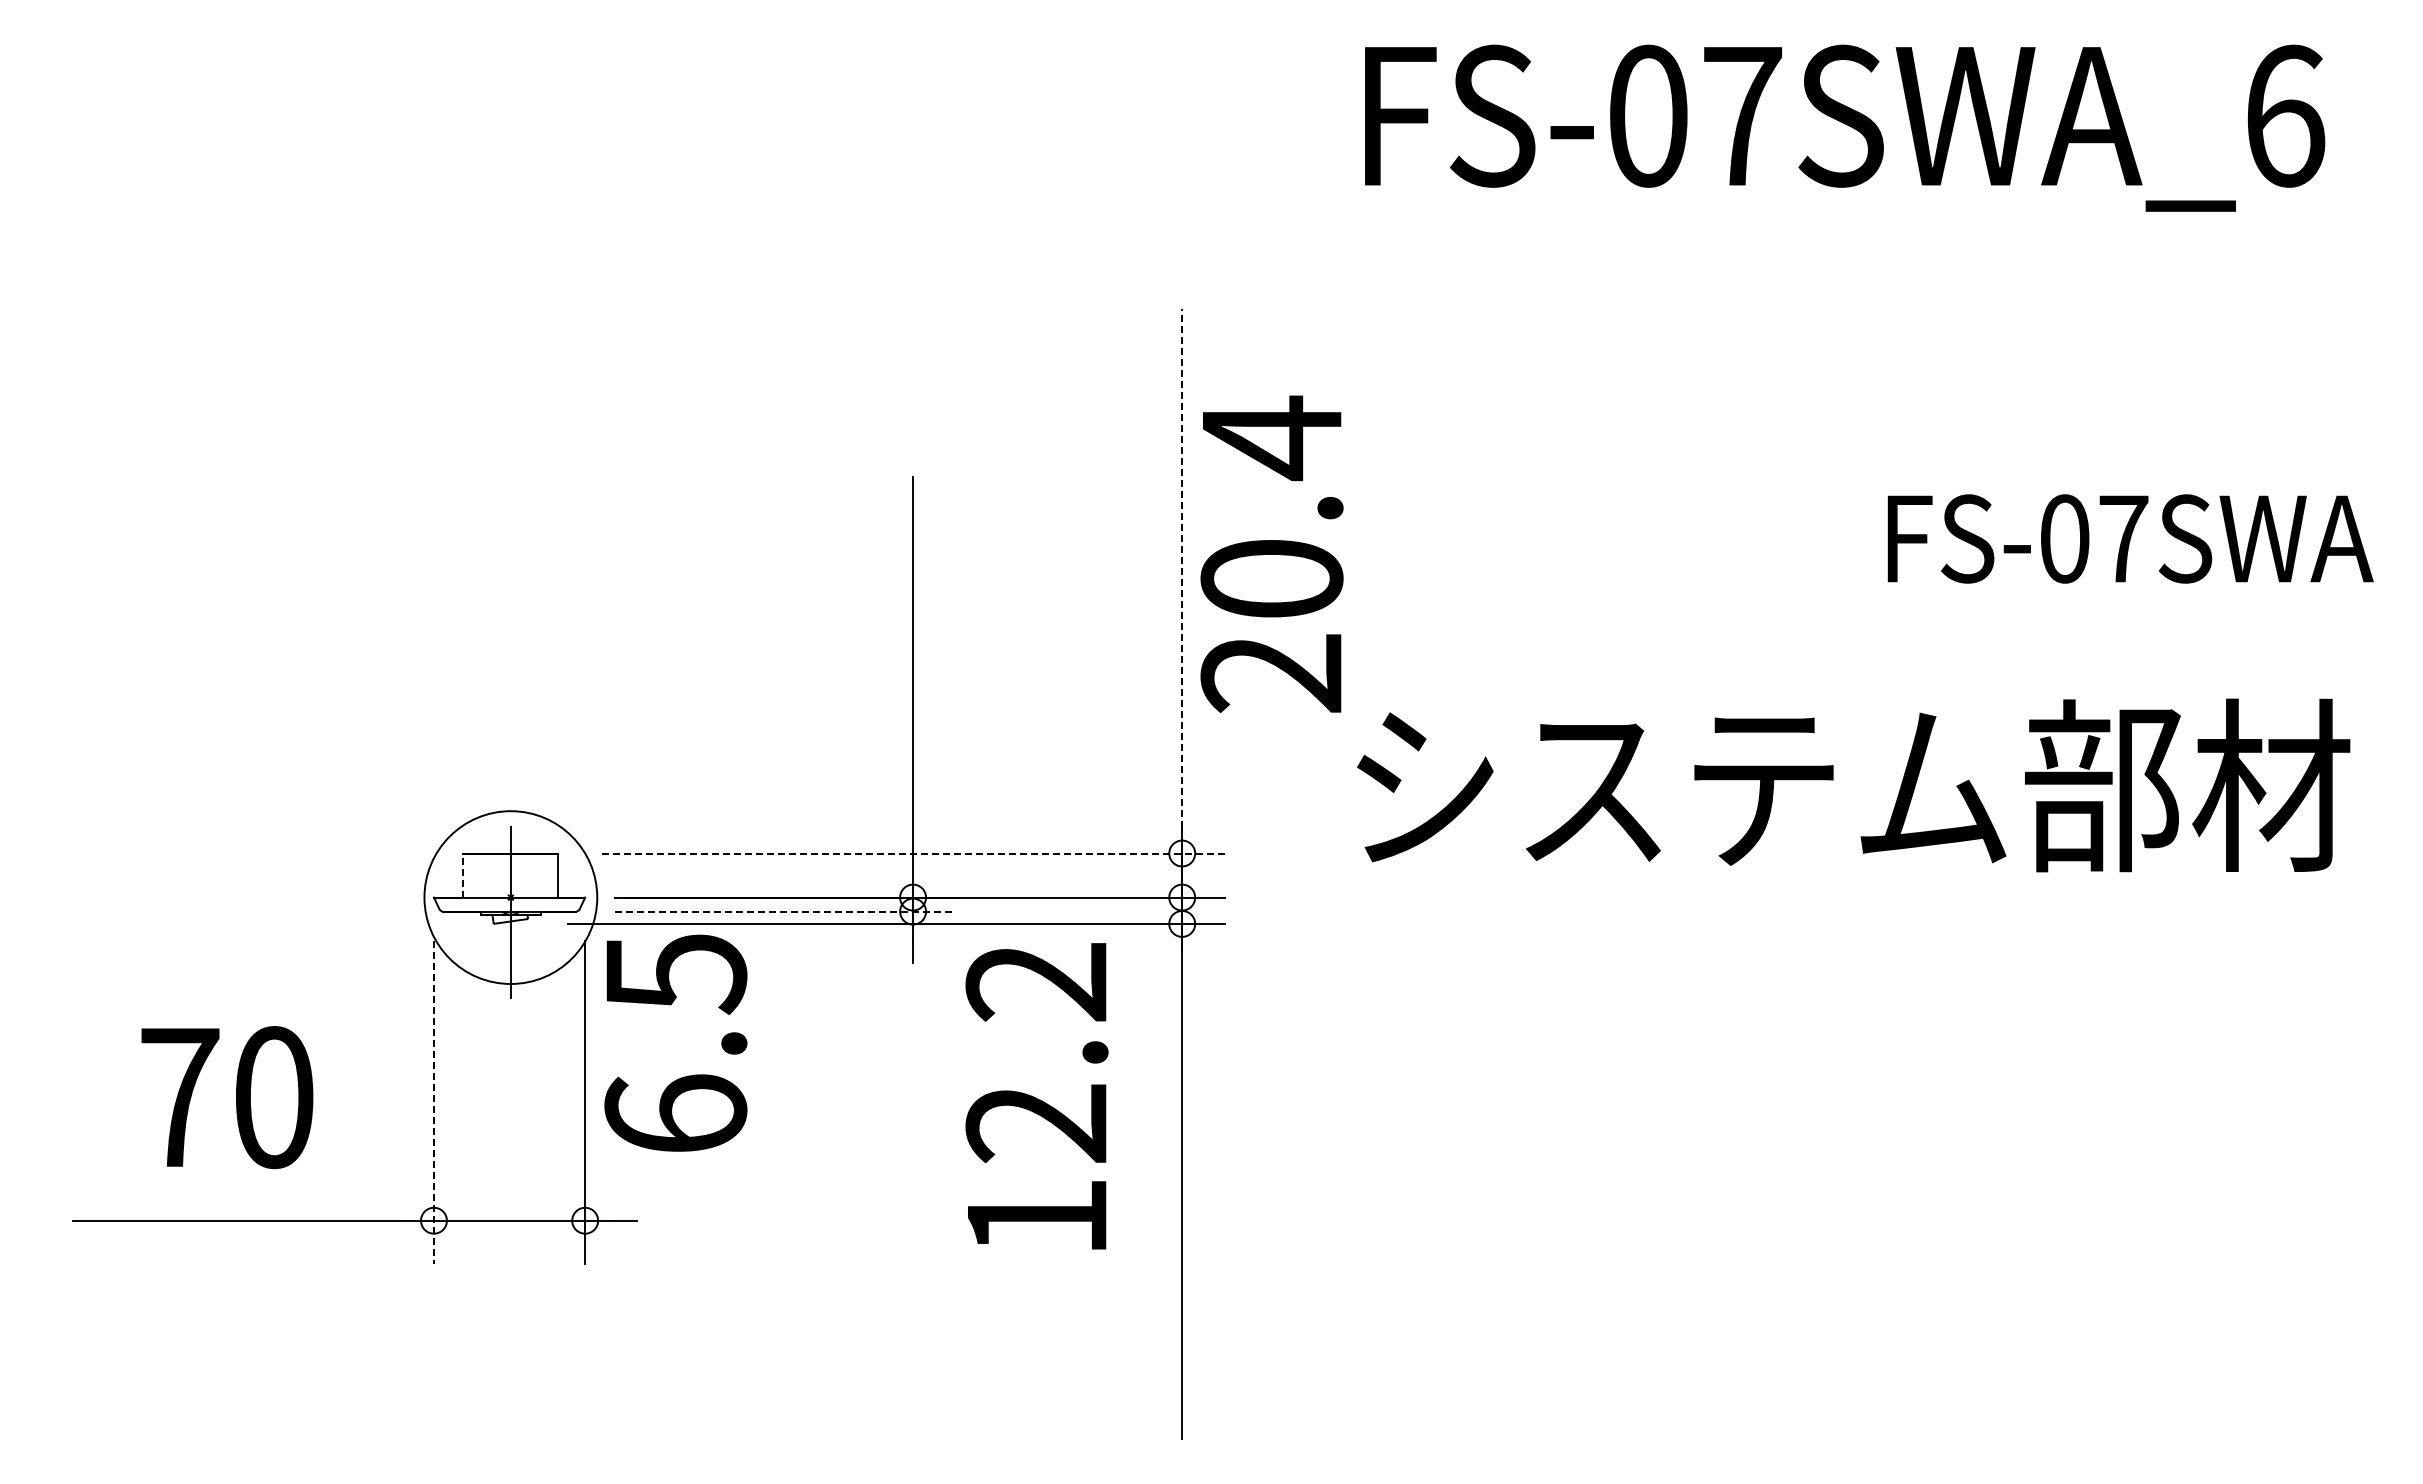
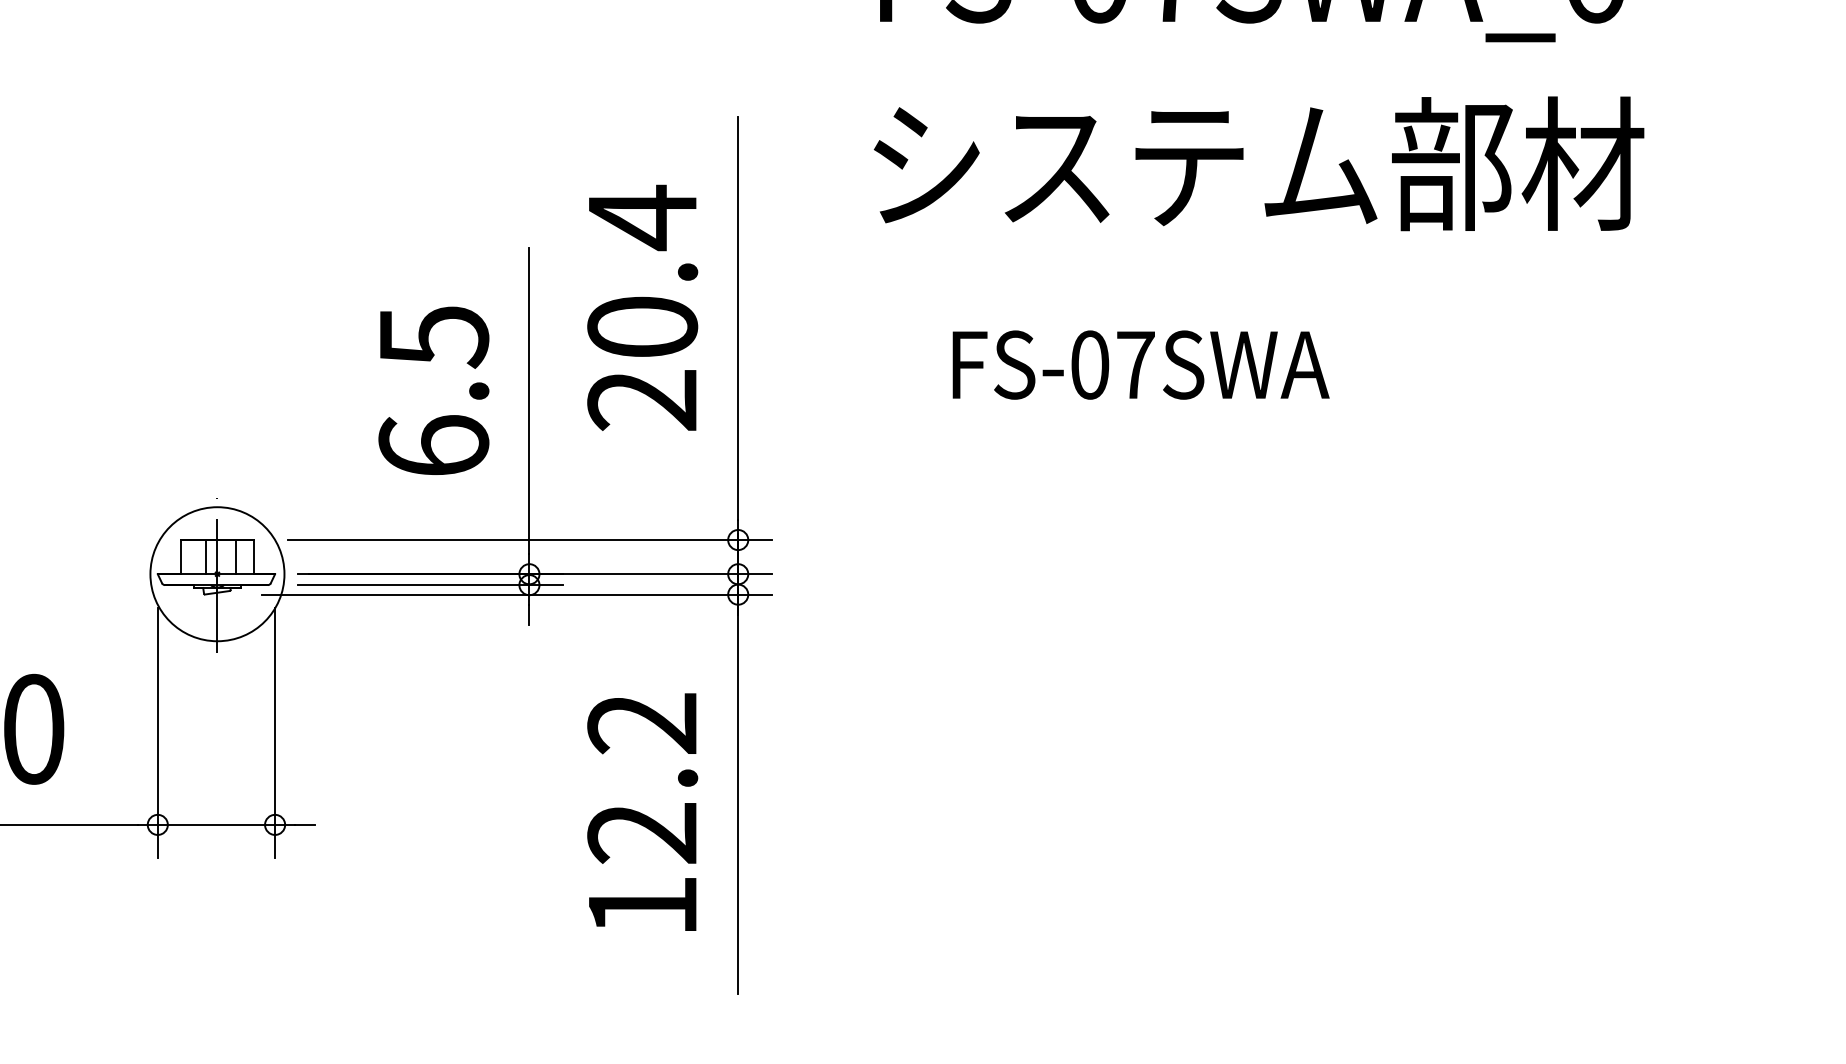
text: (2130, 538) -> (1141, 364), moved
text: (1271, 554) -> (642, 308), moved
line: (1182, 568) -> (738, 318), dashed -> solid
text: (1853, 785) -> (1258, 163), moved
line: (913, 853) -> (529, 540), dashed -> solid
line: (463, 875) -> (180, 557), dashed -> solid
line: (495, 875) -> (205, 557), added
line: (534, 875) -> (235, 557), added
line: (785, 911) -> (430, 585), dashed -> solid
text: (675, 1042) -> (433, 390), moved
text: (1036, 1096) -> (642, 812), moved
line: (433, 1102) -> (157, 733), dashed -> solid

